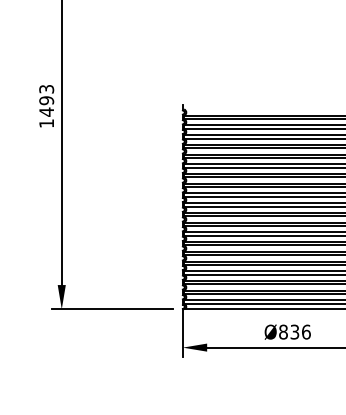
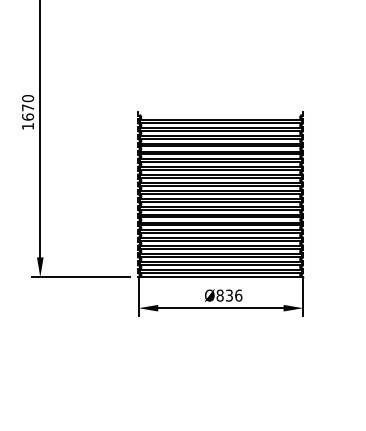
text: (47, 100) -> (28, 107), 1493 -> 1670

